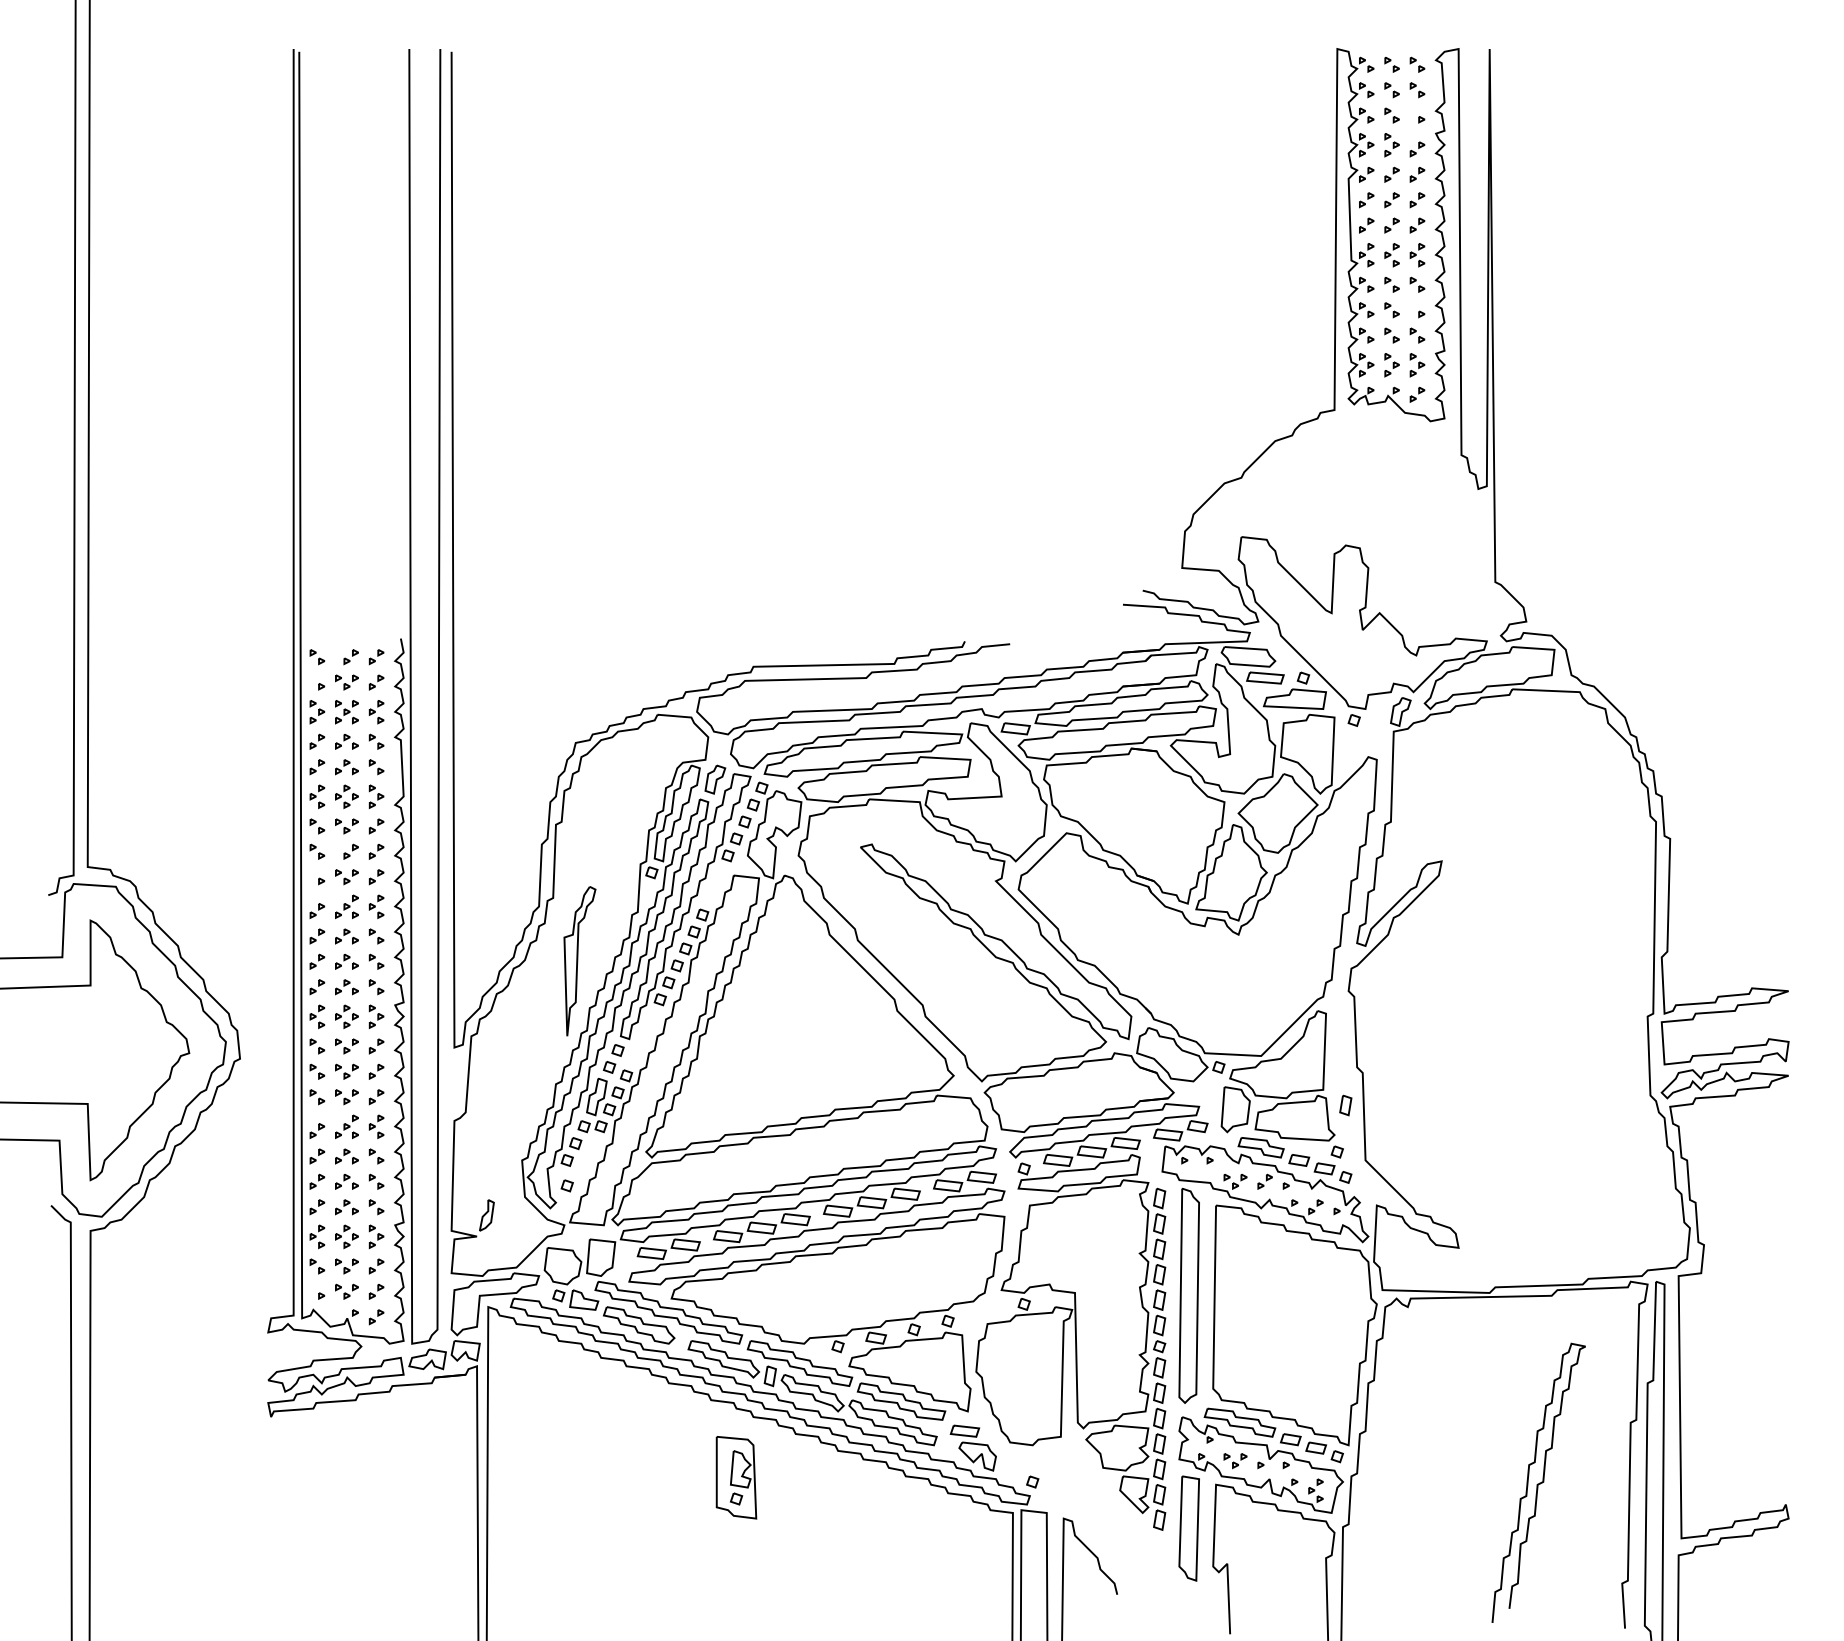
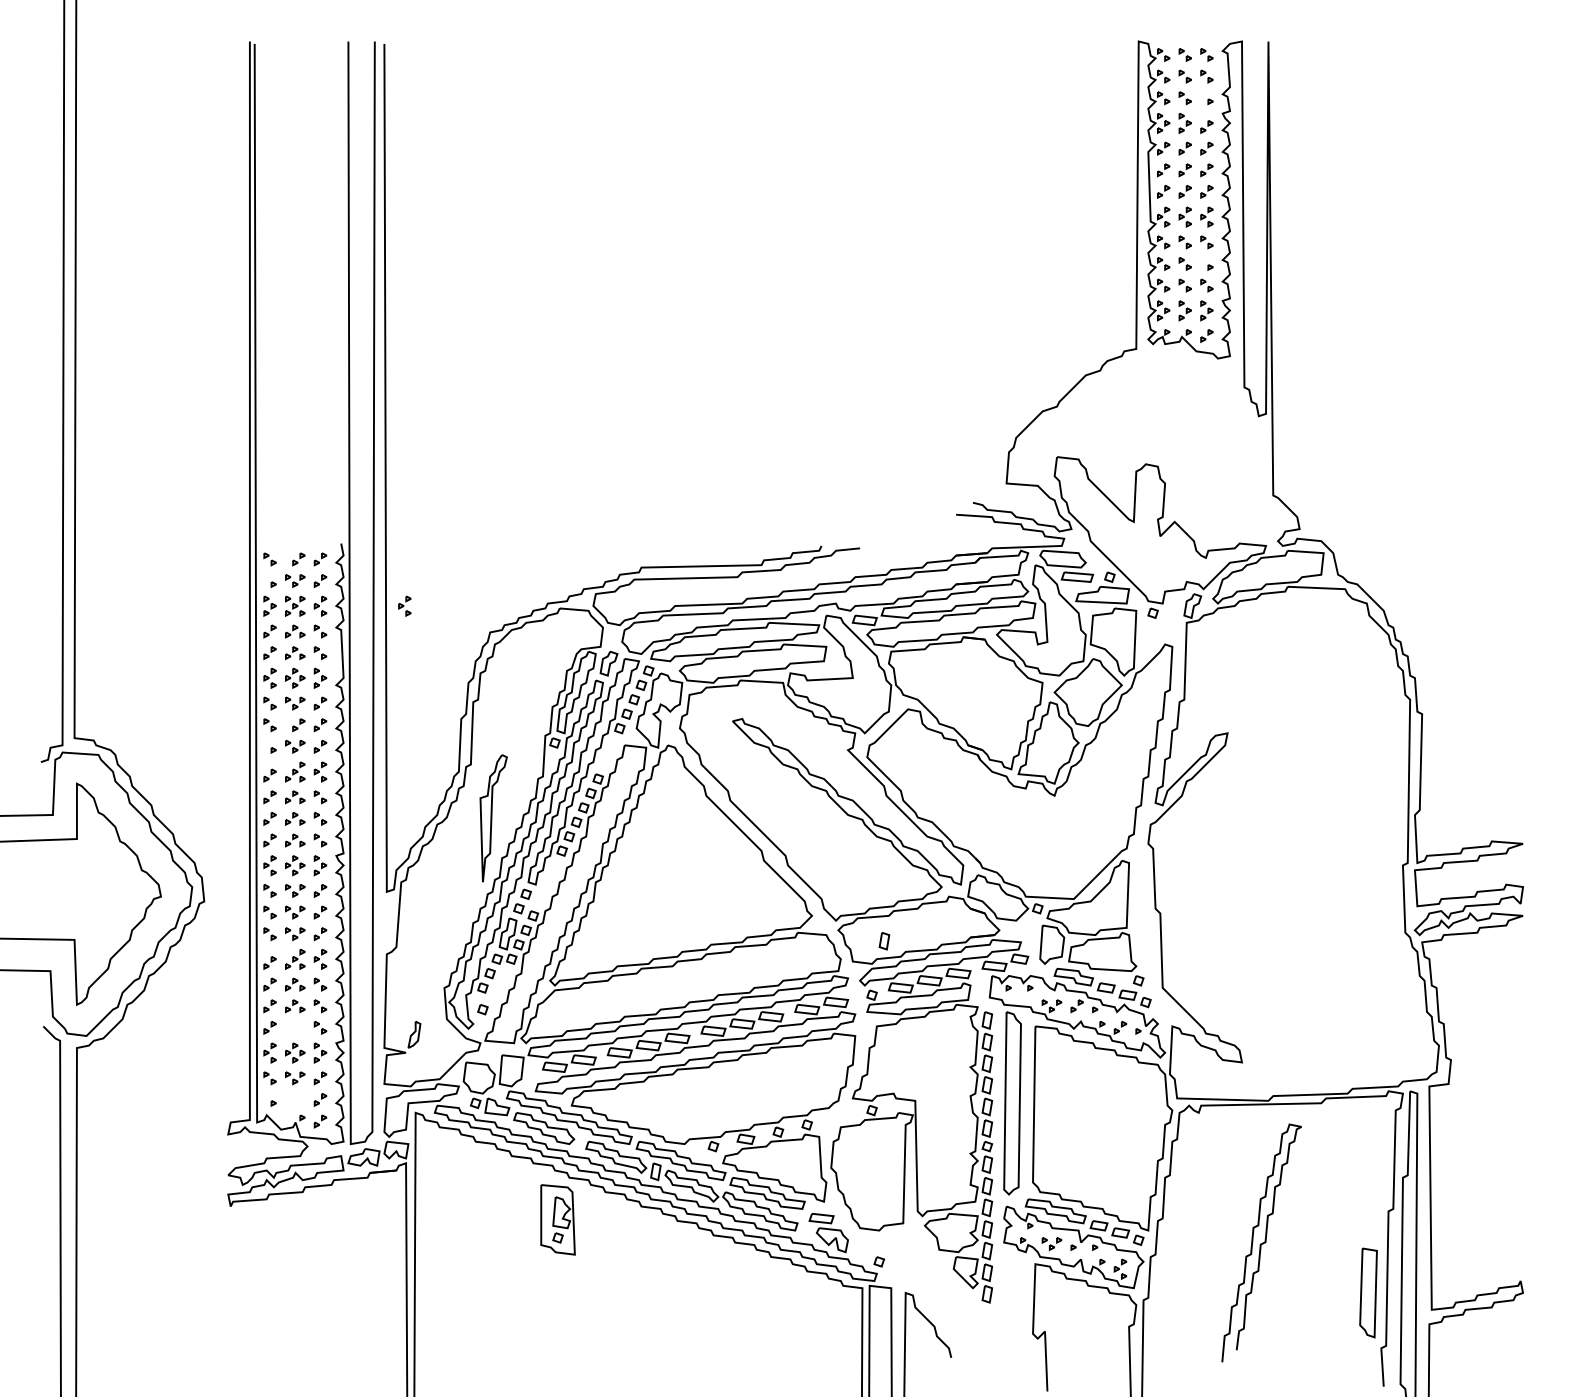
part: (475, 712) -> (404, 606), added
part: (1345, 1105) -> (884, 941), moved
part: (346, 1207) -> (294, 1028), removed
part: (346, 1291) -> (294, 1099), removed
part: (736, 1477) -> (558, 1219), moved
curve: (1539, 1482) -> (1262, 1242), moved
part: (1188, 1528) -> (1367, 1292), moved

